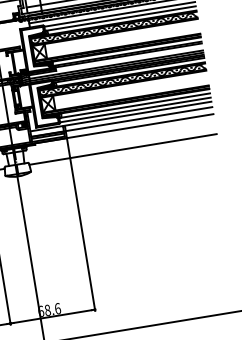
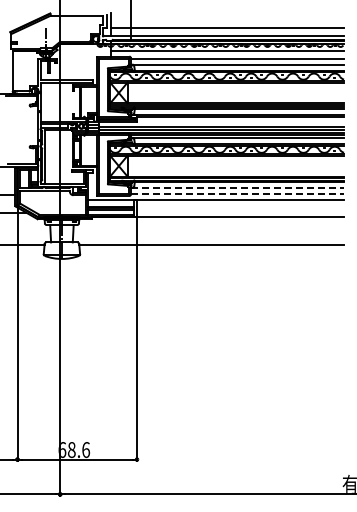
line: (135, 105) -> (238, 187), solid -> dashed
line: (135, 109) -> (238, 193), solid -> dashed
line: (139, 119) -> (240, 207), removed

